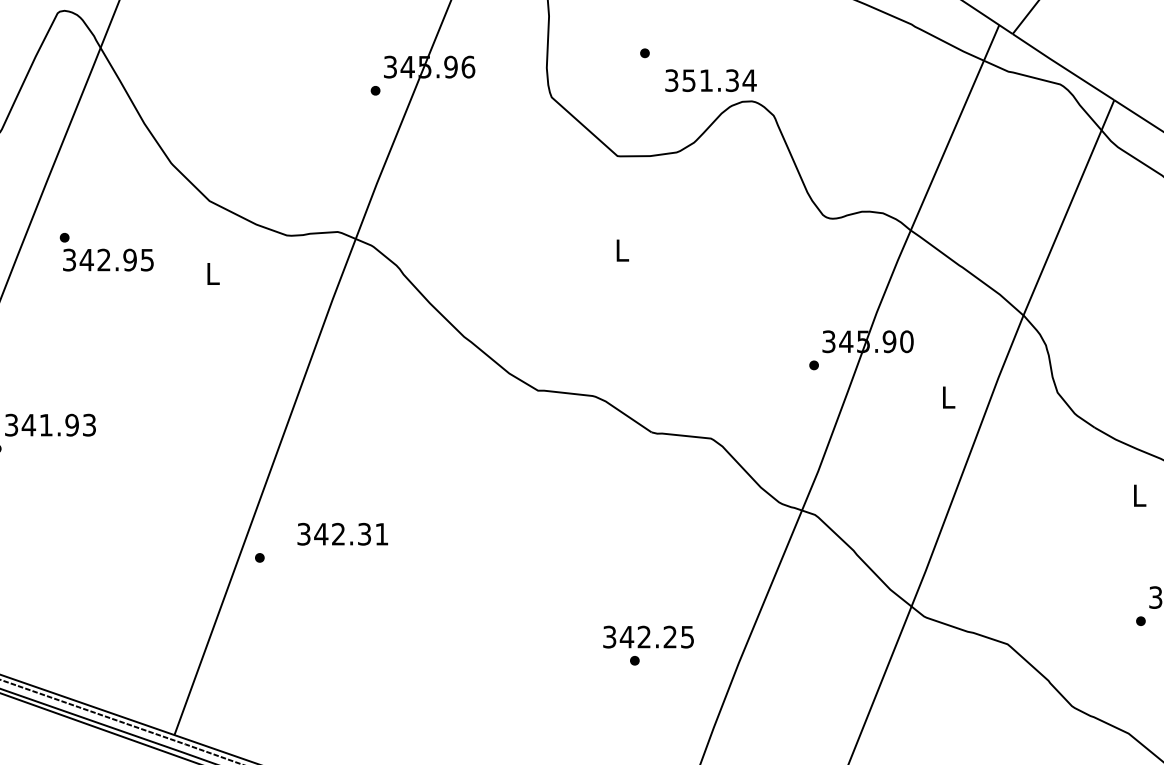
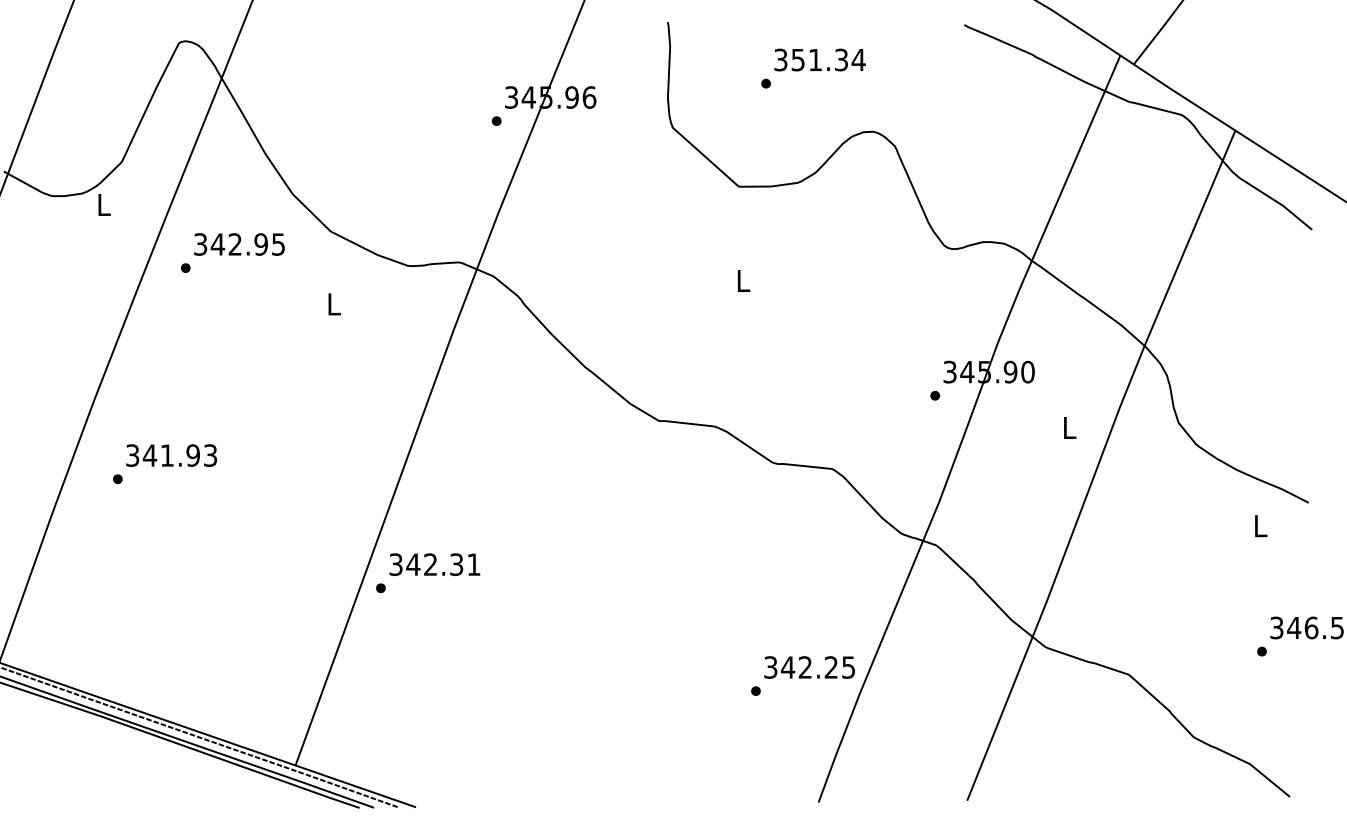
text: (710, 80) -> (819, 59), moved
text: (108, 260) -> (239, 244), moved
text: (342, 534) -> (434, 564), moved
text: (648, 637) -> (809, 667), moved

